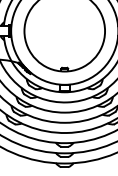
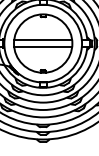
line: (65, 25) -> (43, 39), added
line: (65, 36) -> (43, 47), added

